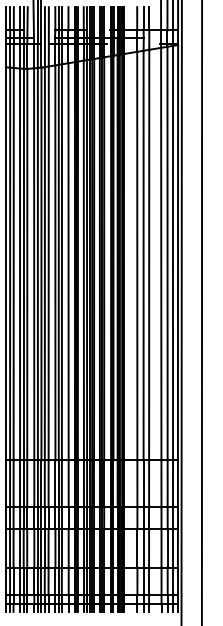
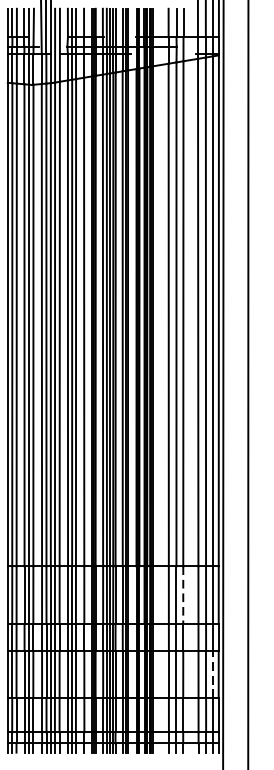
line: (149, 484) -> (183, 595), solid -> dashed
line: (173, 547) -> (213, 673), solid -> dashed

